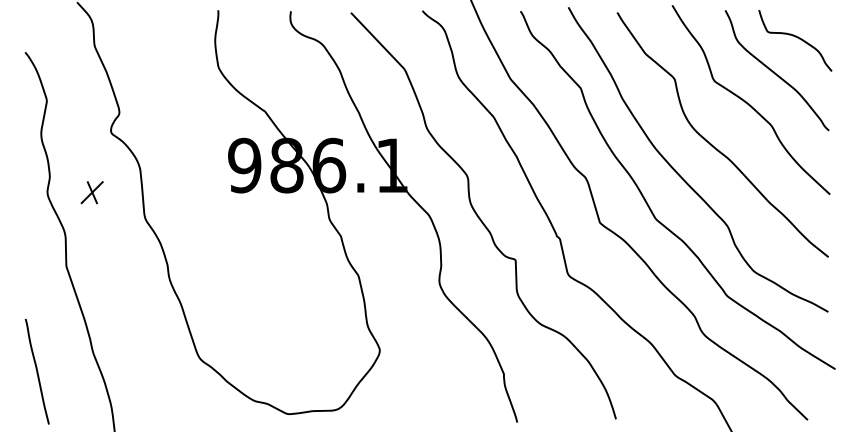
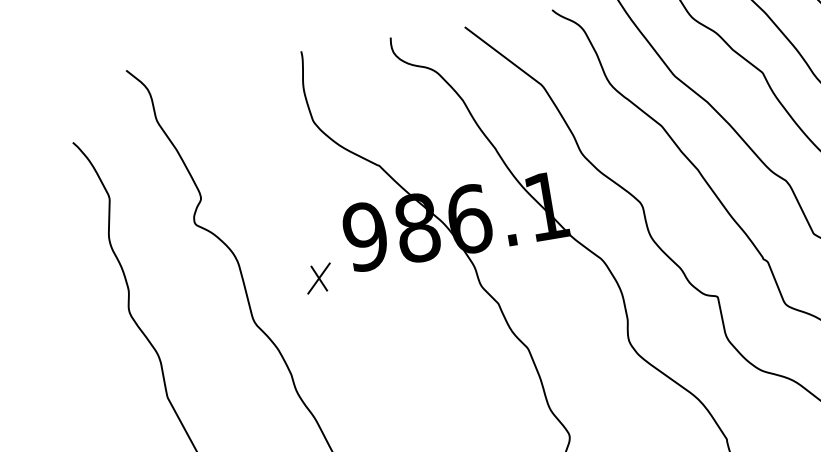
part: (91, 192) -> (318, 278), moved

